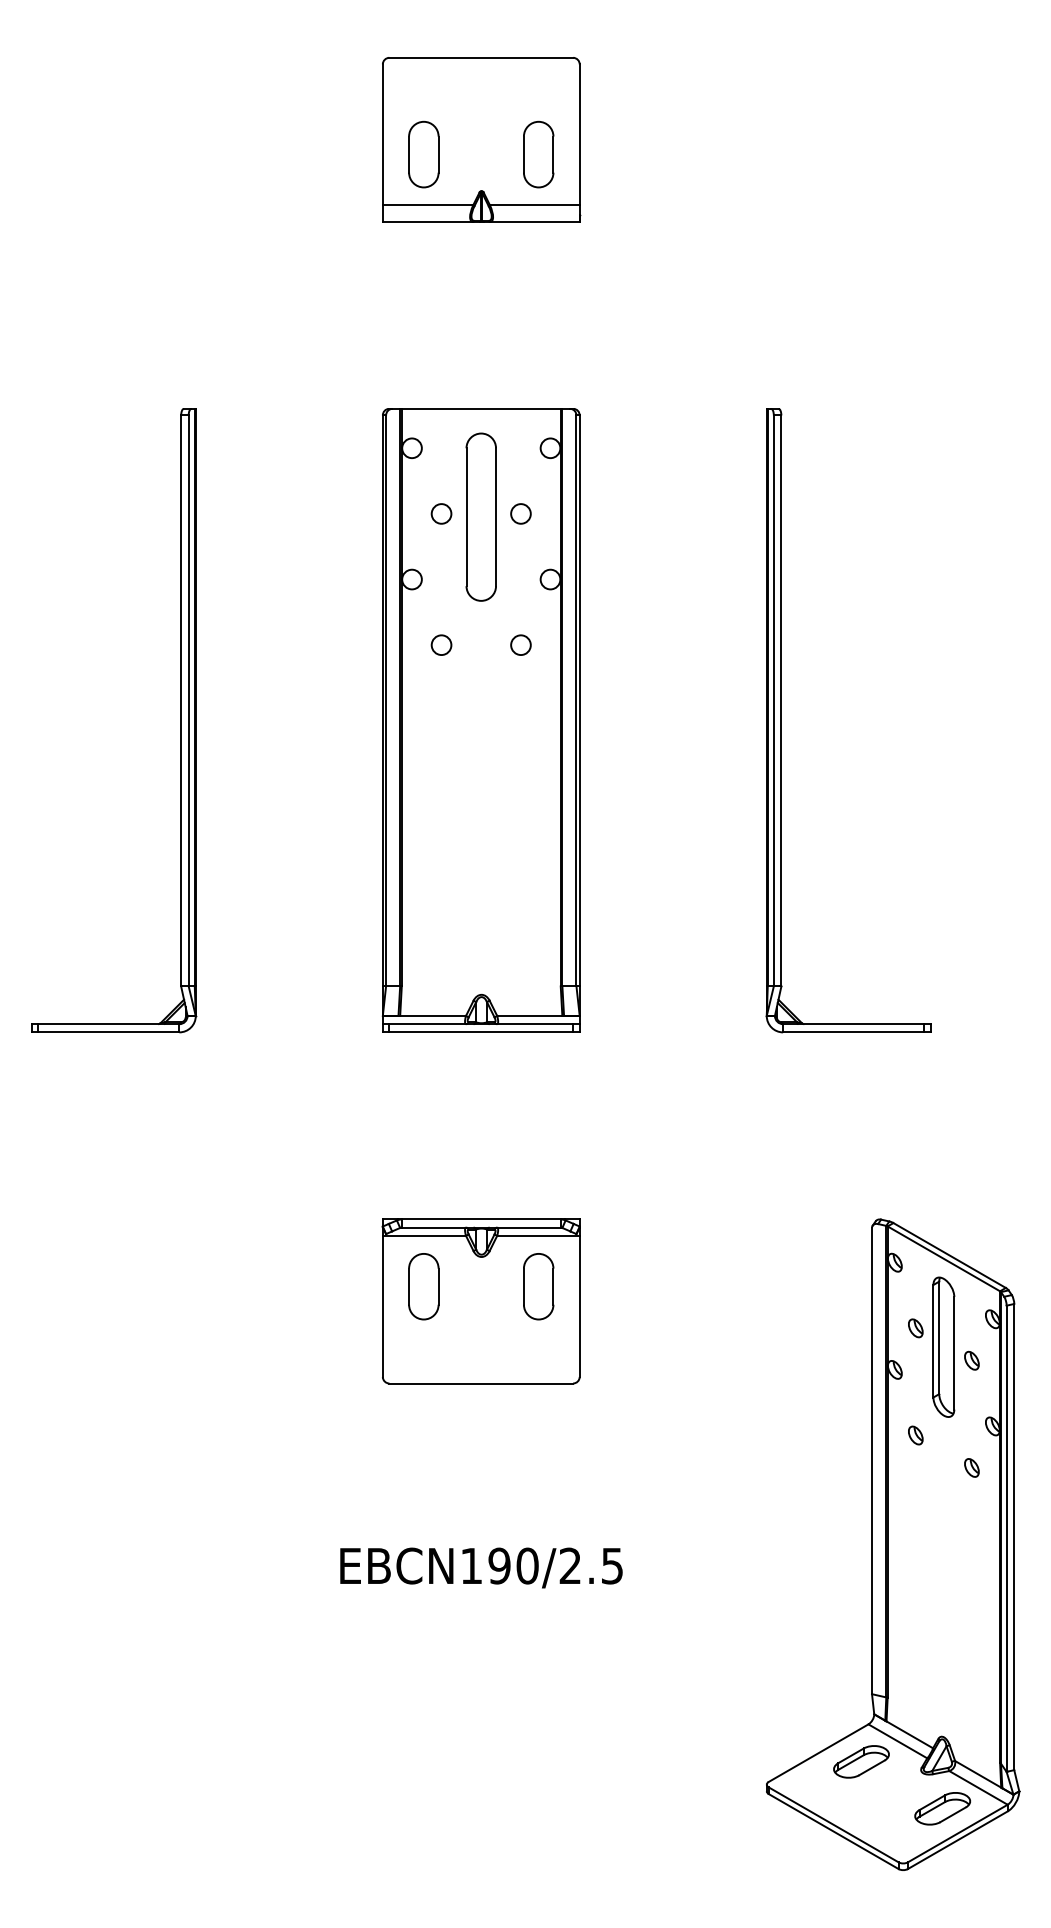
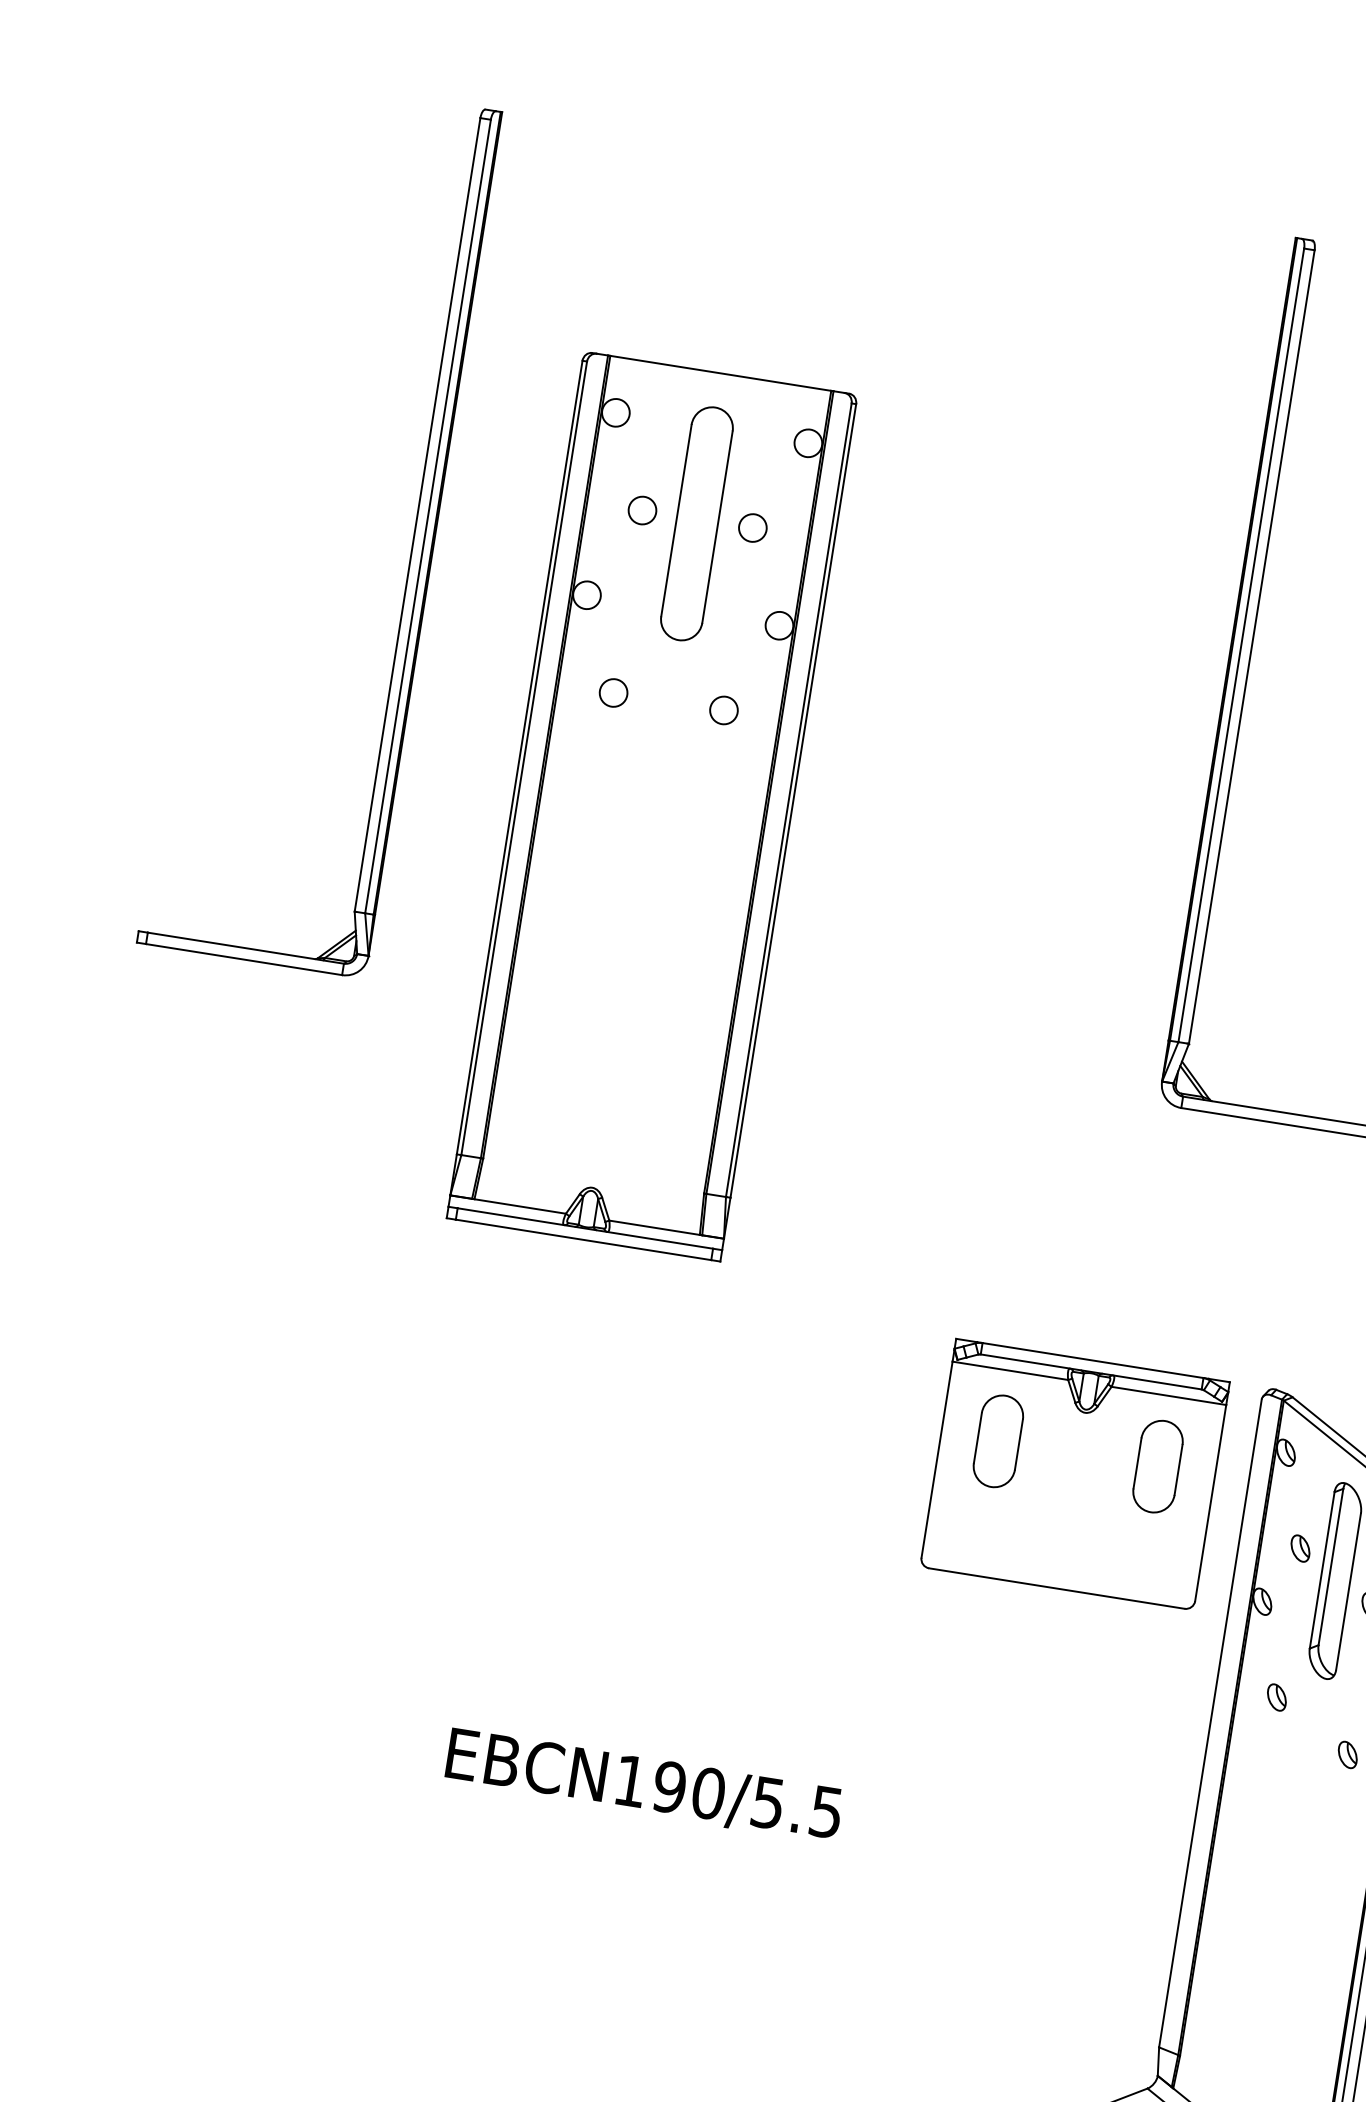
part: (480, 720) -> (651, 806), moved
part: (480, 1301) -> (1073, 1474), moved
text: (569, 1565) -> (766, 1801), EBCN190/2.5 -> EBCN190/5.5

